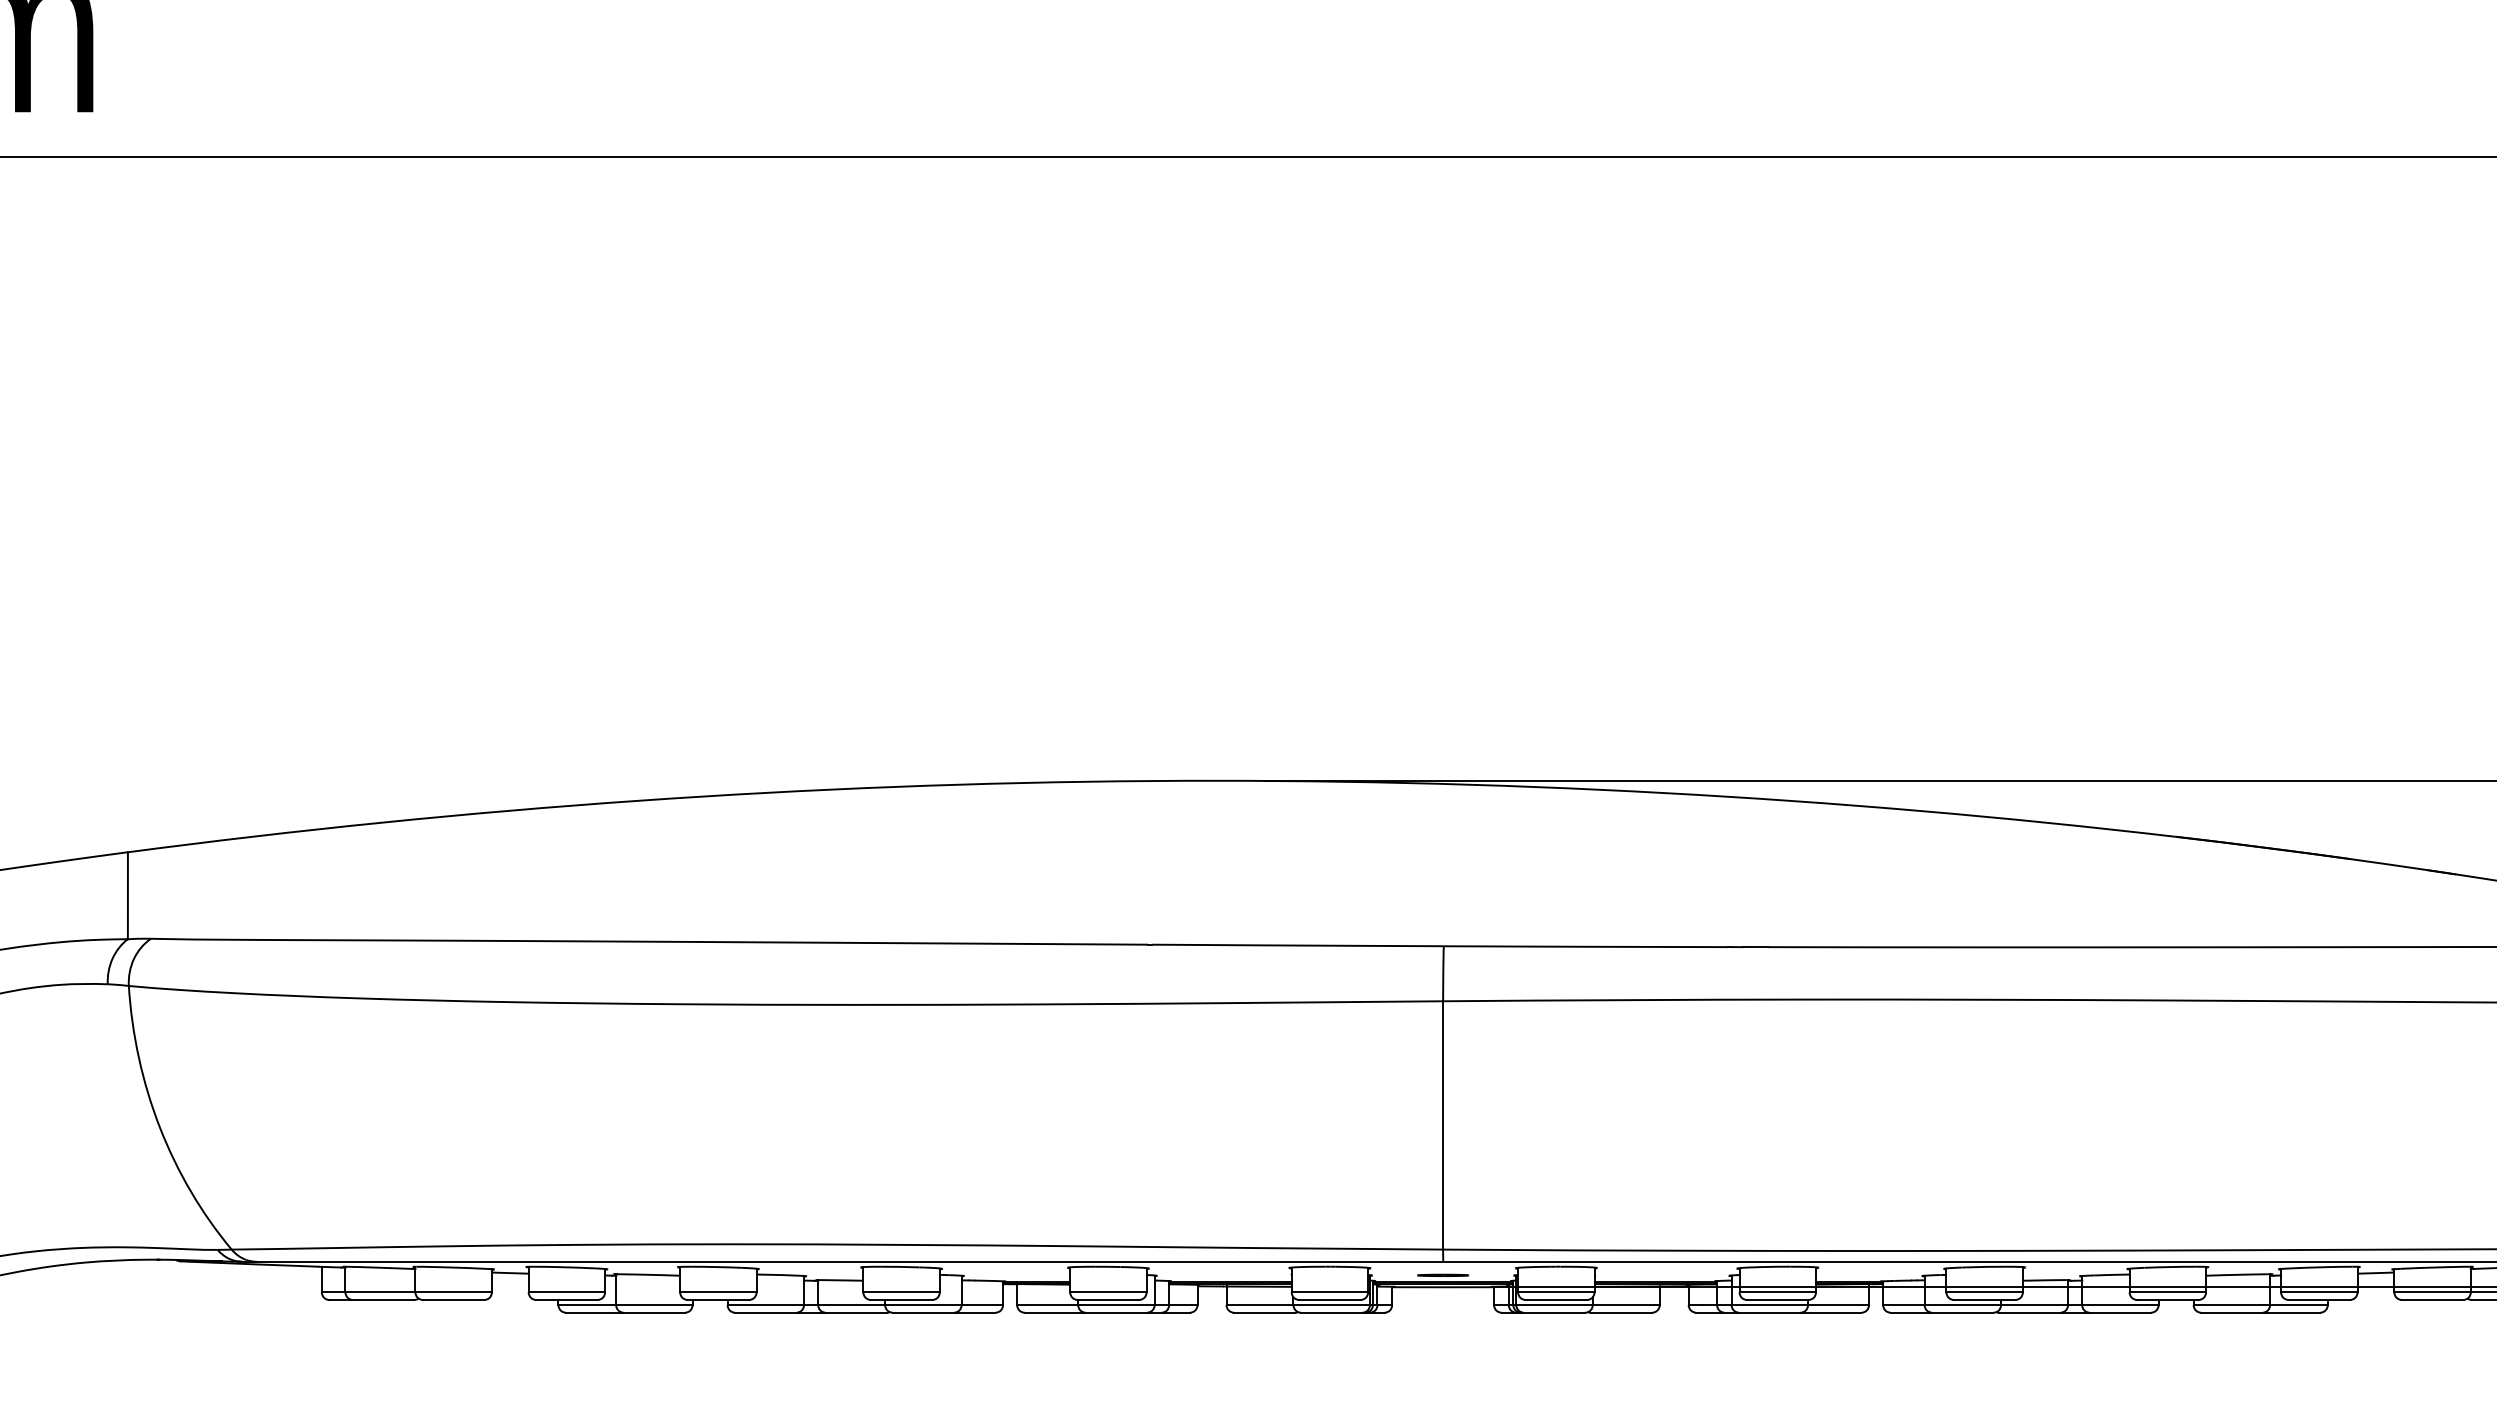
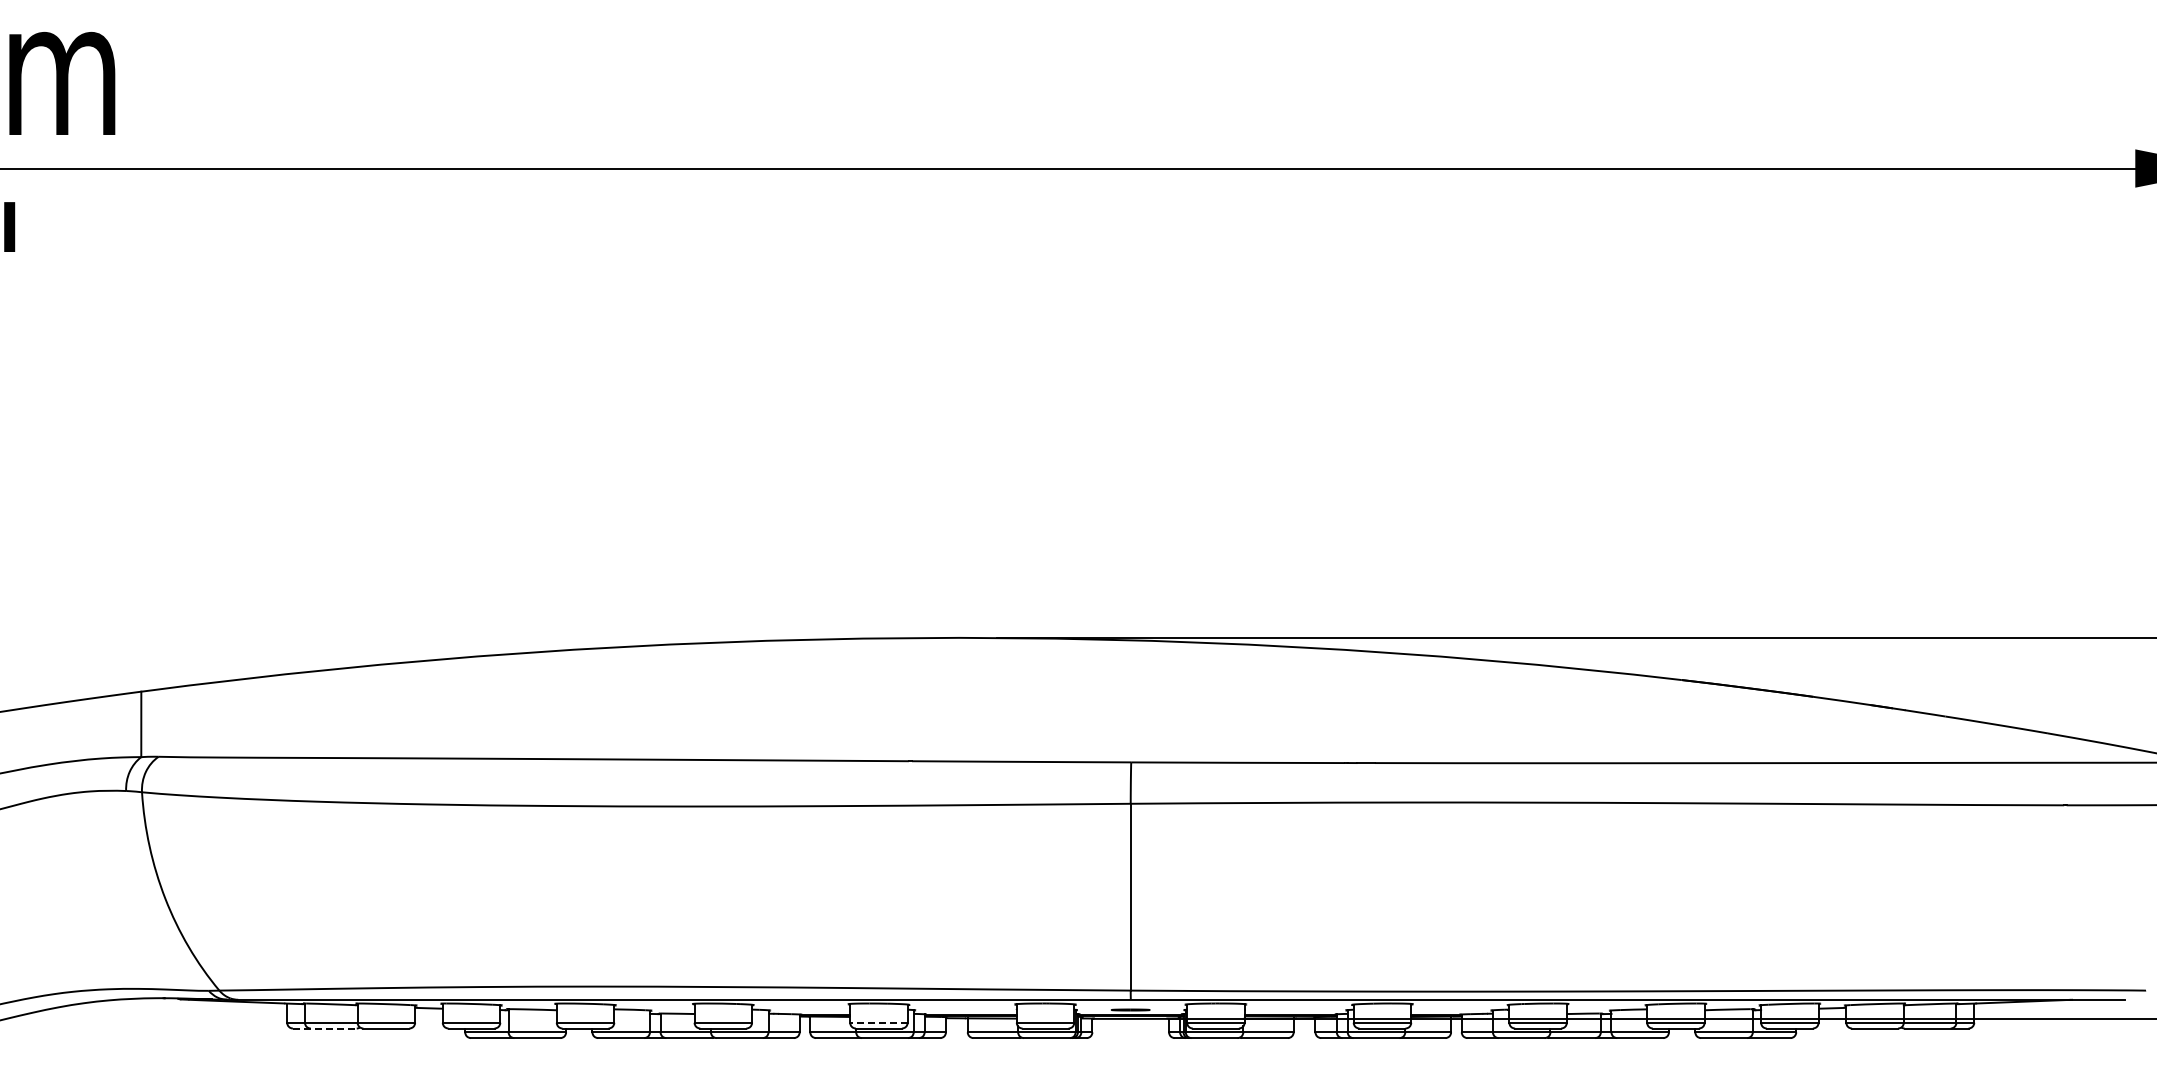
line: (1107, 1291) -> (878, 1022), solid -> dashed
line: (371, 1299) -> (324, 1028), solid -> dashed

